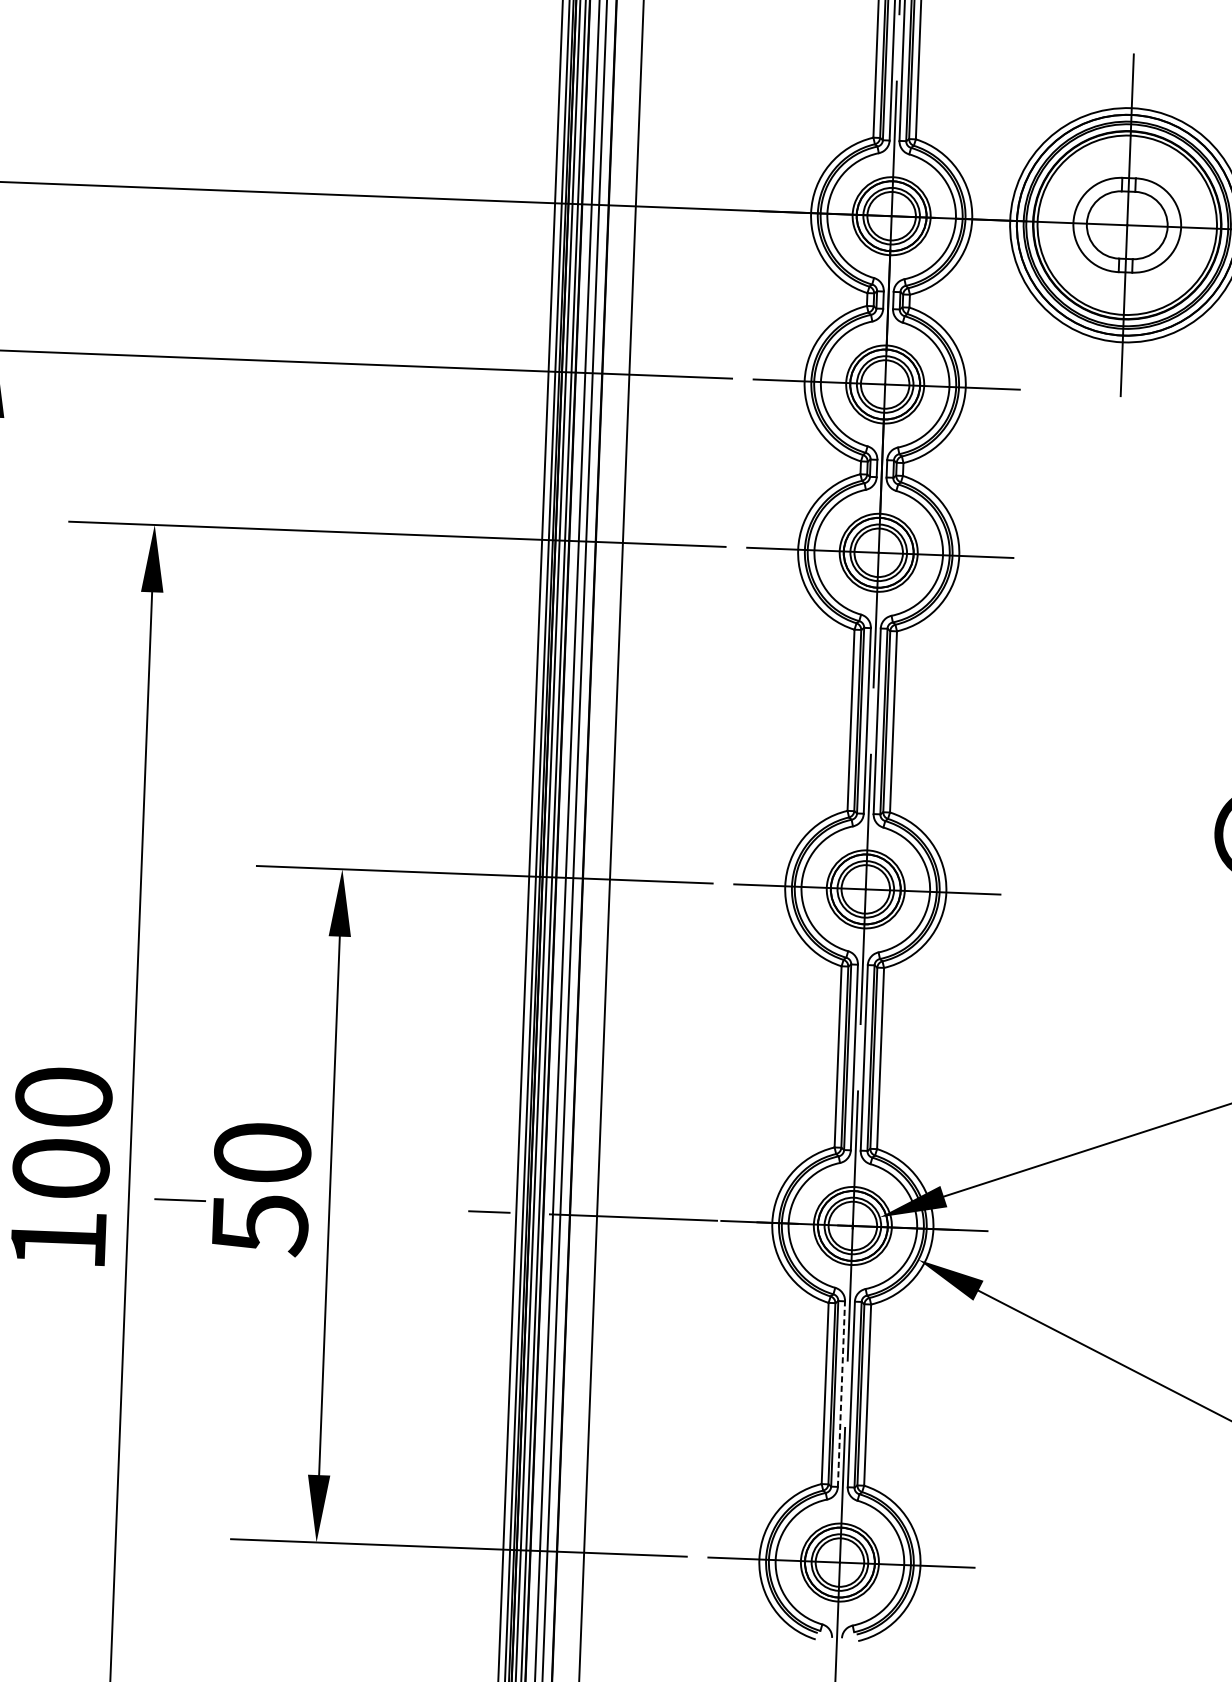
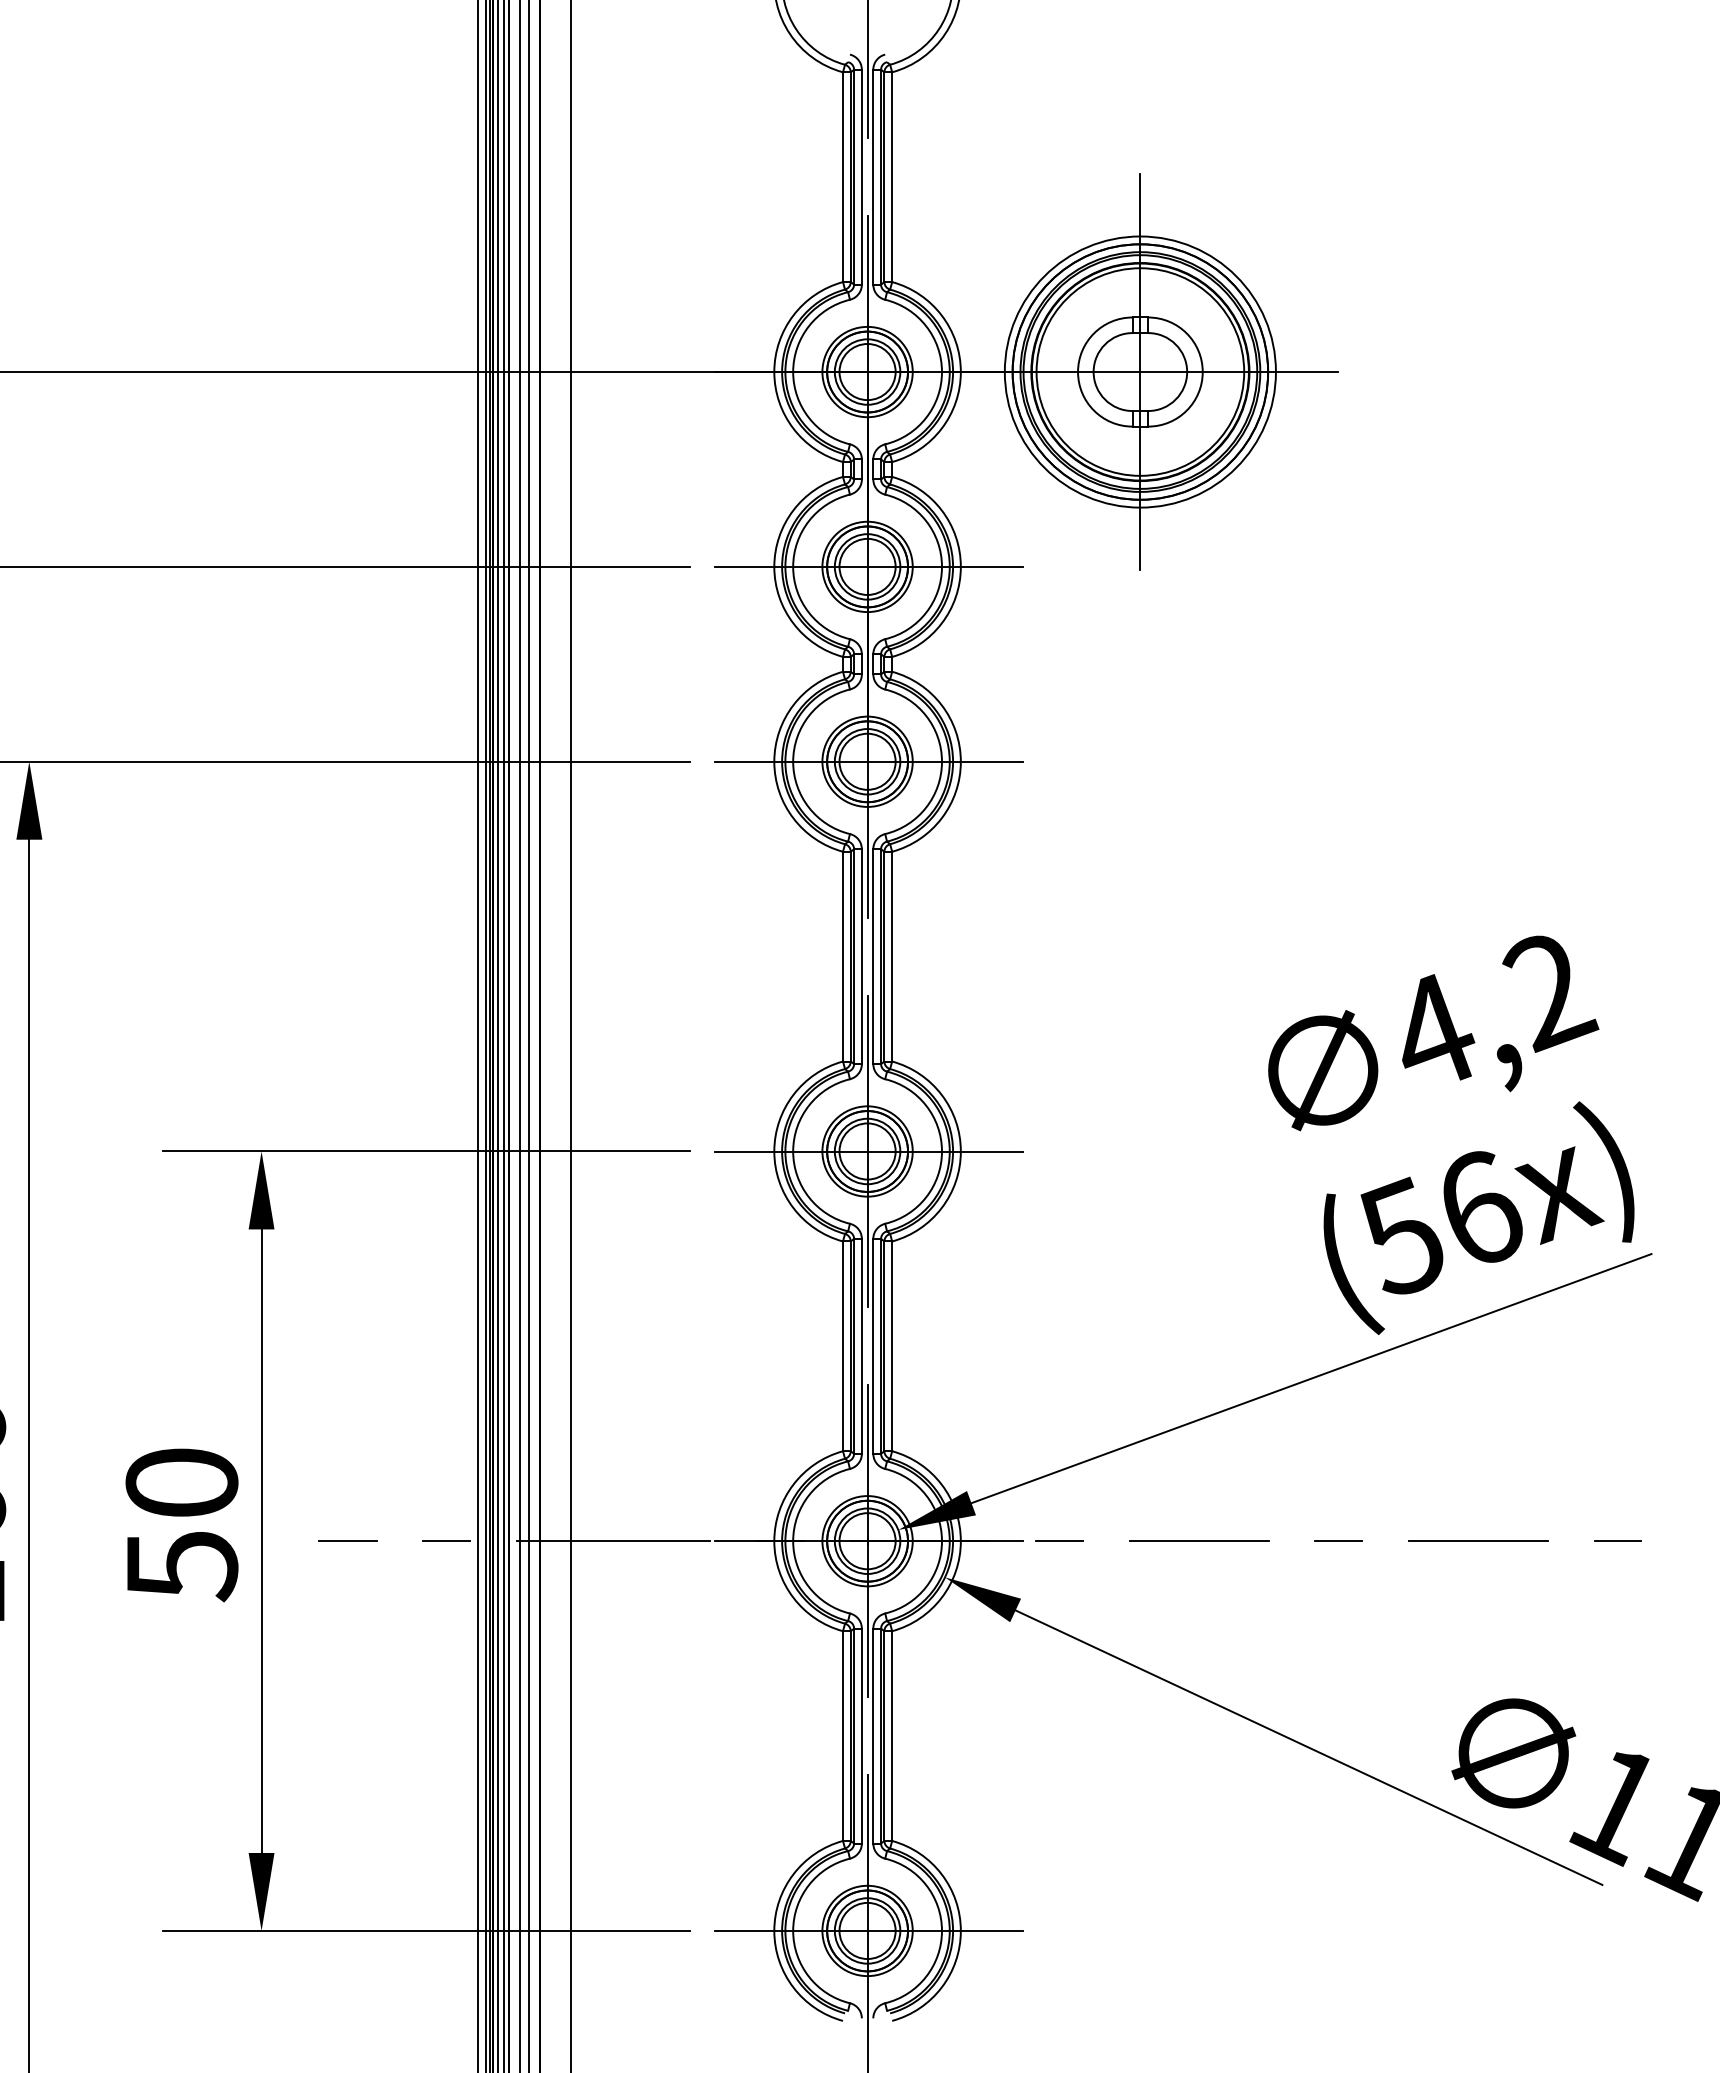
line: (180, 1199) -> (347, 1540), moved
line: (1018, 1231) -> (1059, 1540), added
line: (1139, 1236) -> (1199, 1540), added
line: (841, 1393) -> (861, 1735), dashed -> solid

